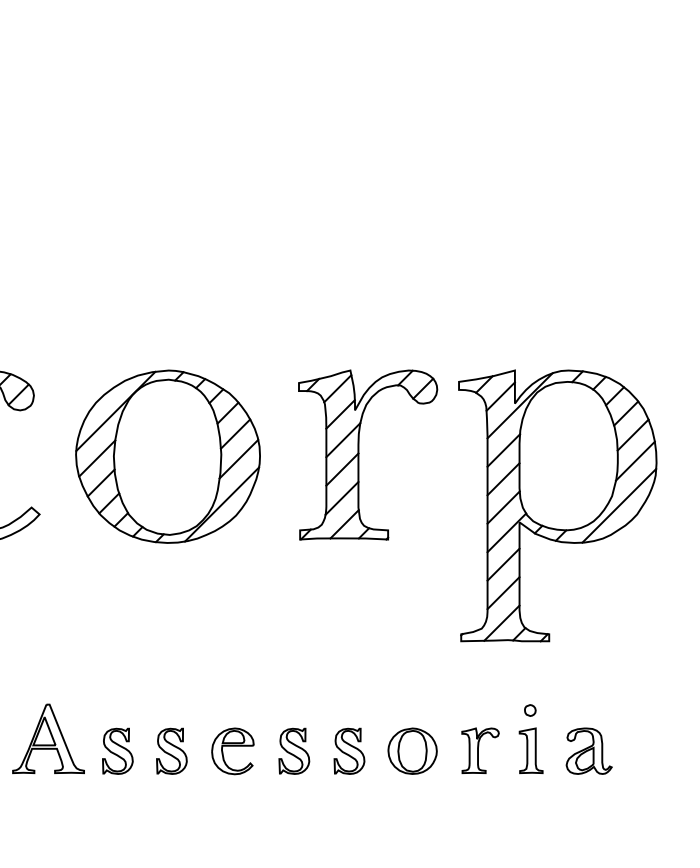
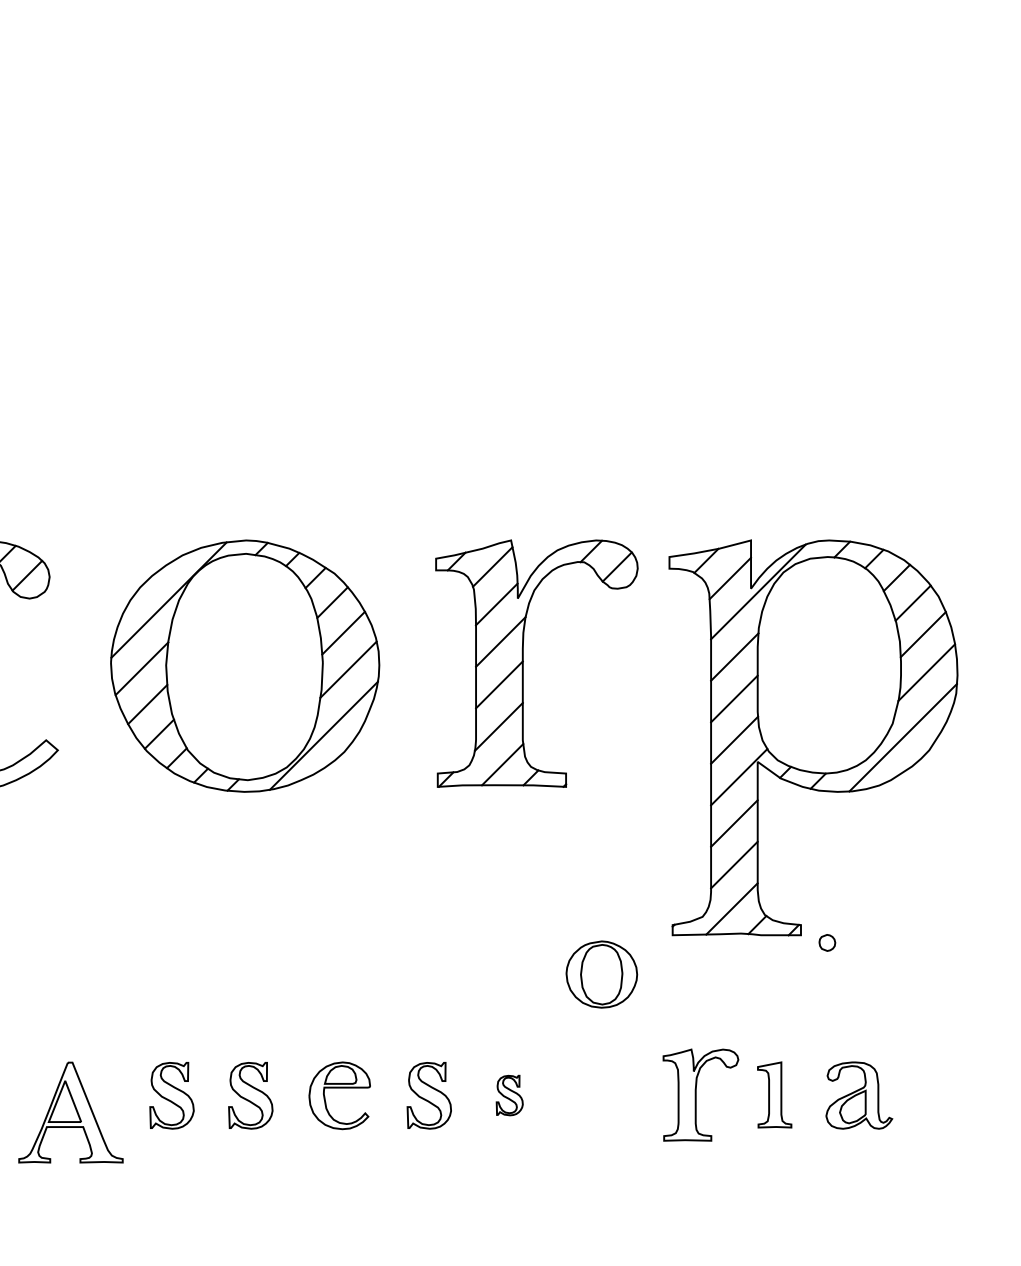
part: (530, 710) -> (827, 942), moved
part: (48, 738) -> (70, 1112), moved
part: (349, 750) -> (509, 1094), size x0.6
part: (412, 750) -> (601, 973), moved
part: (480, 750) -> (700, 1094), size x1.4

